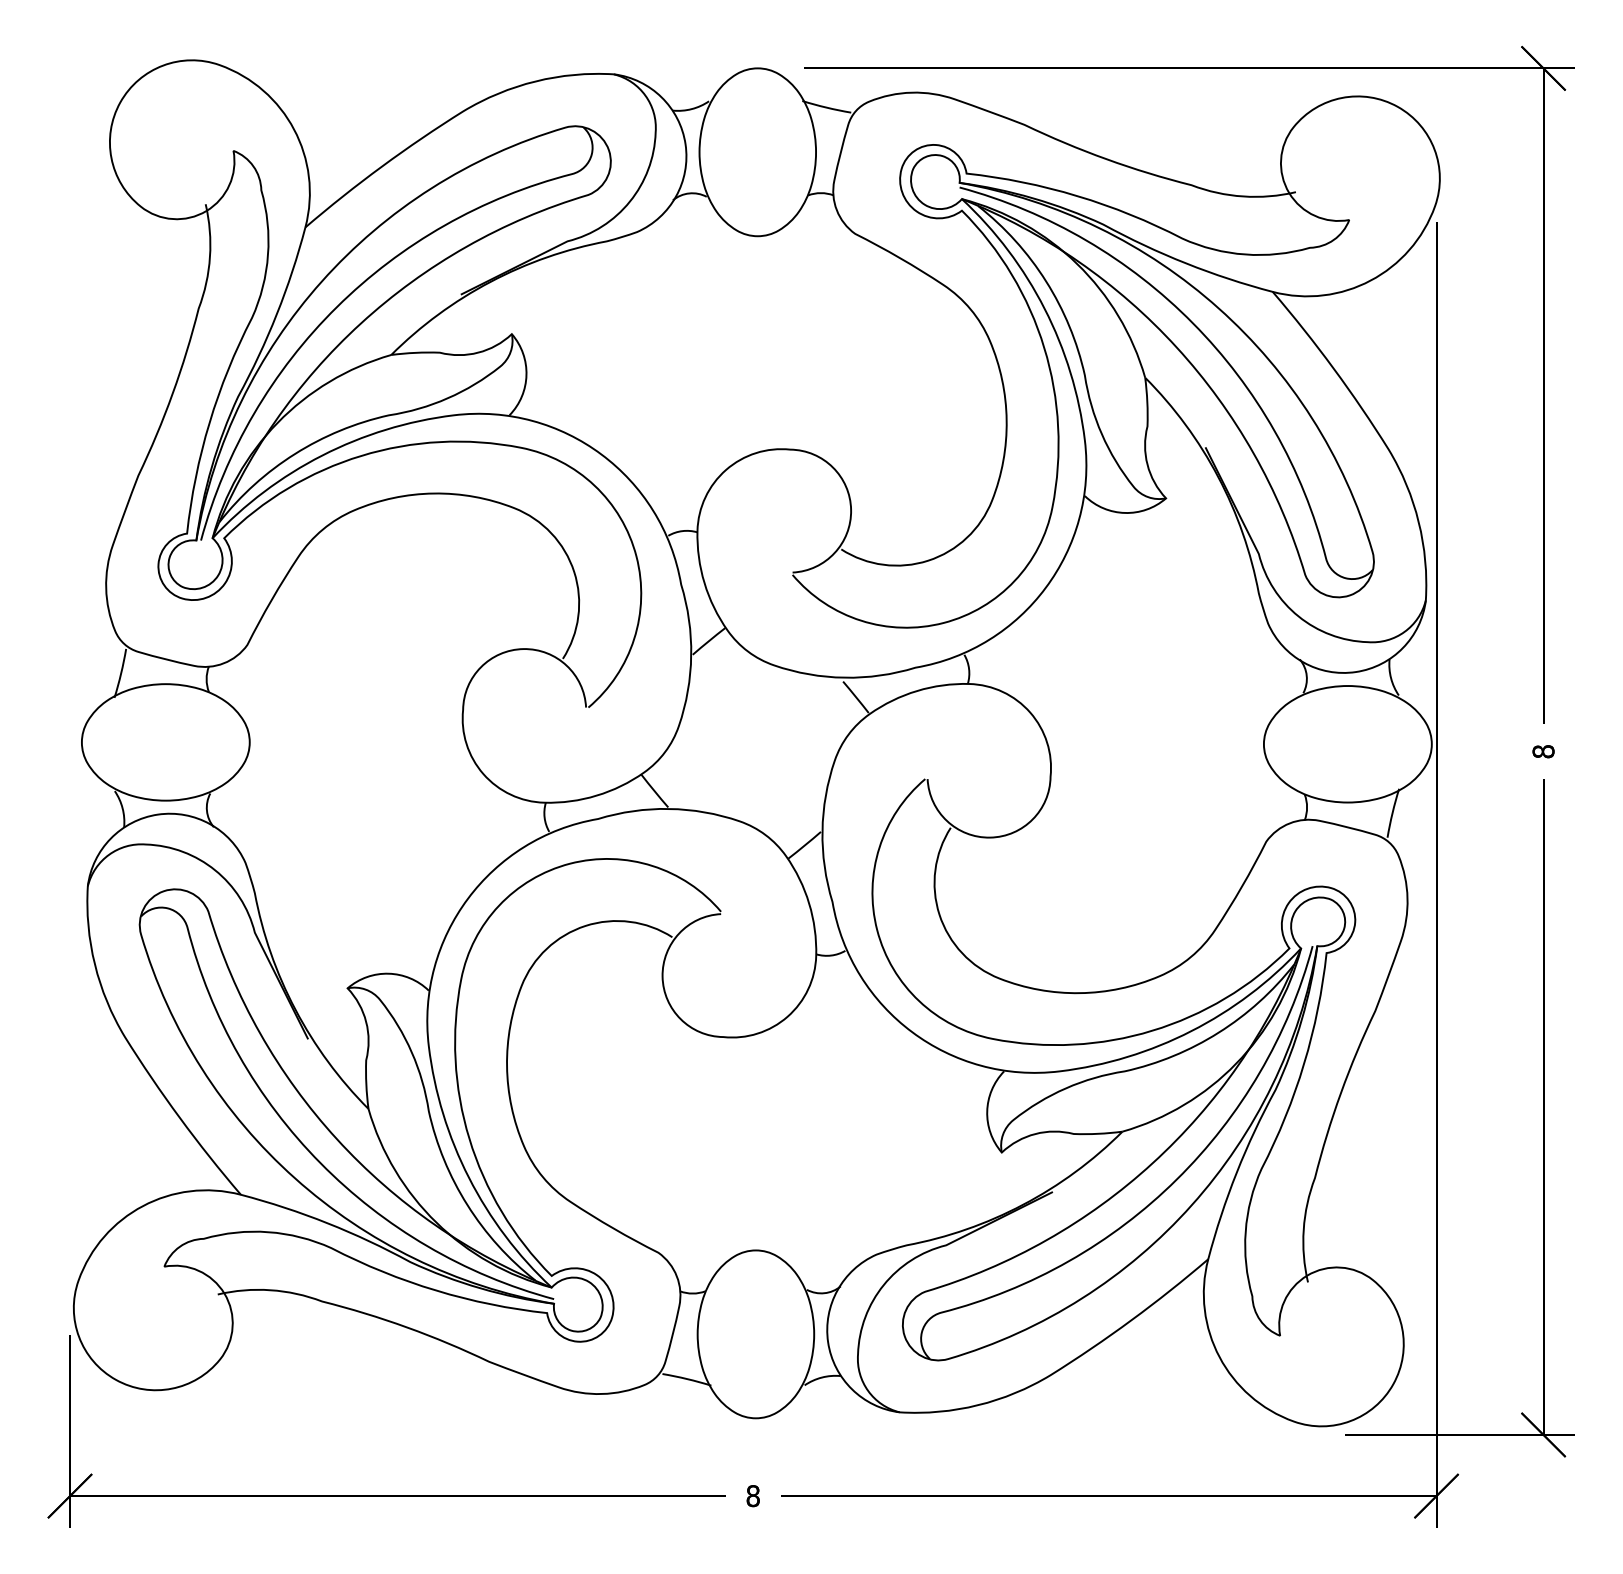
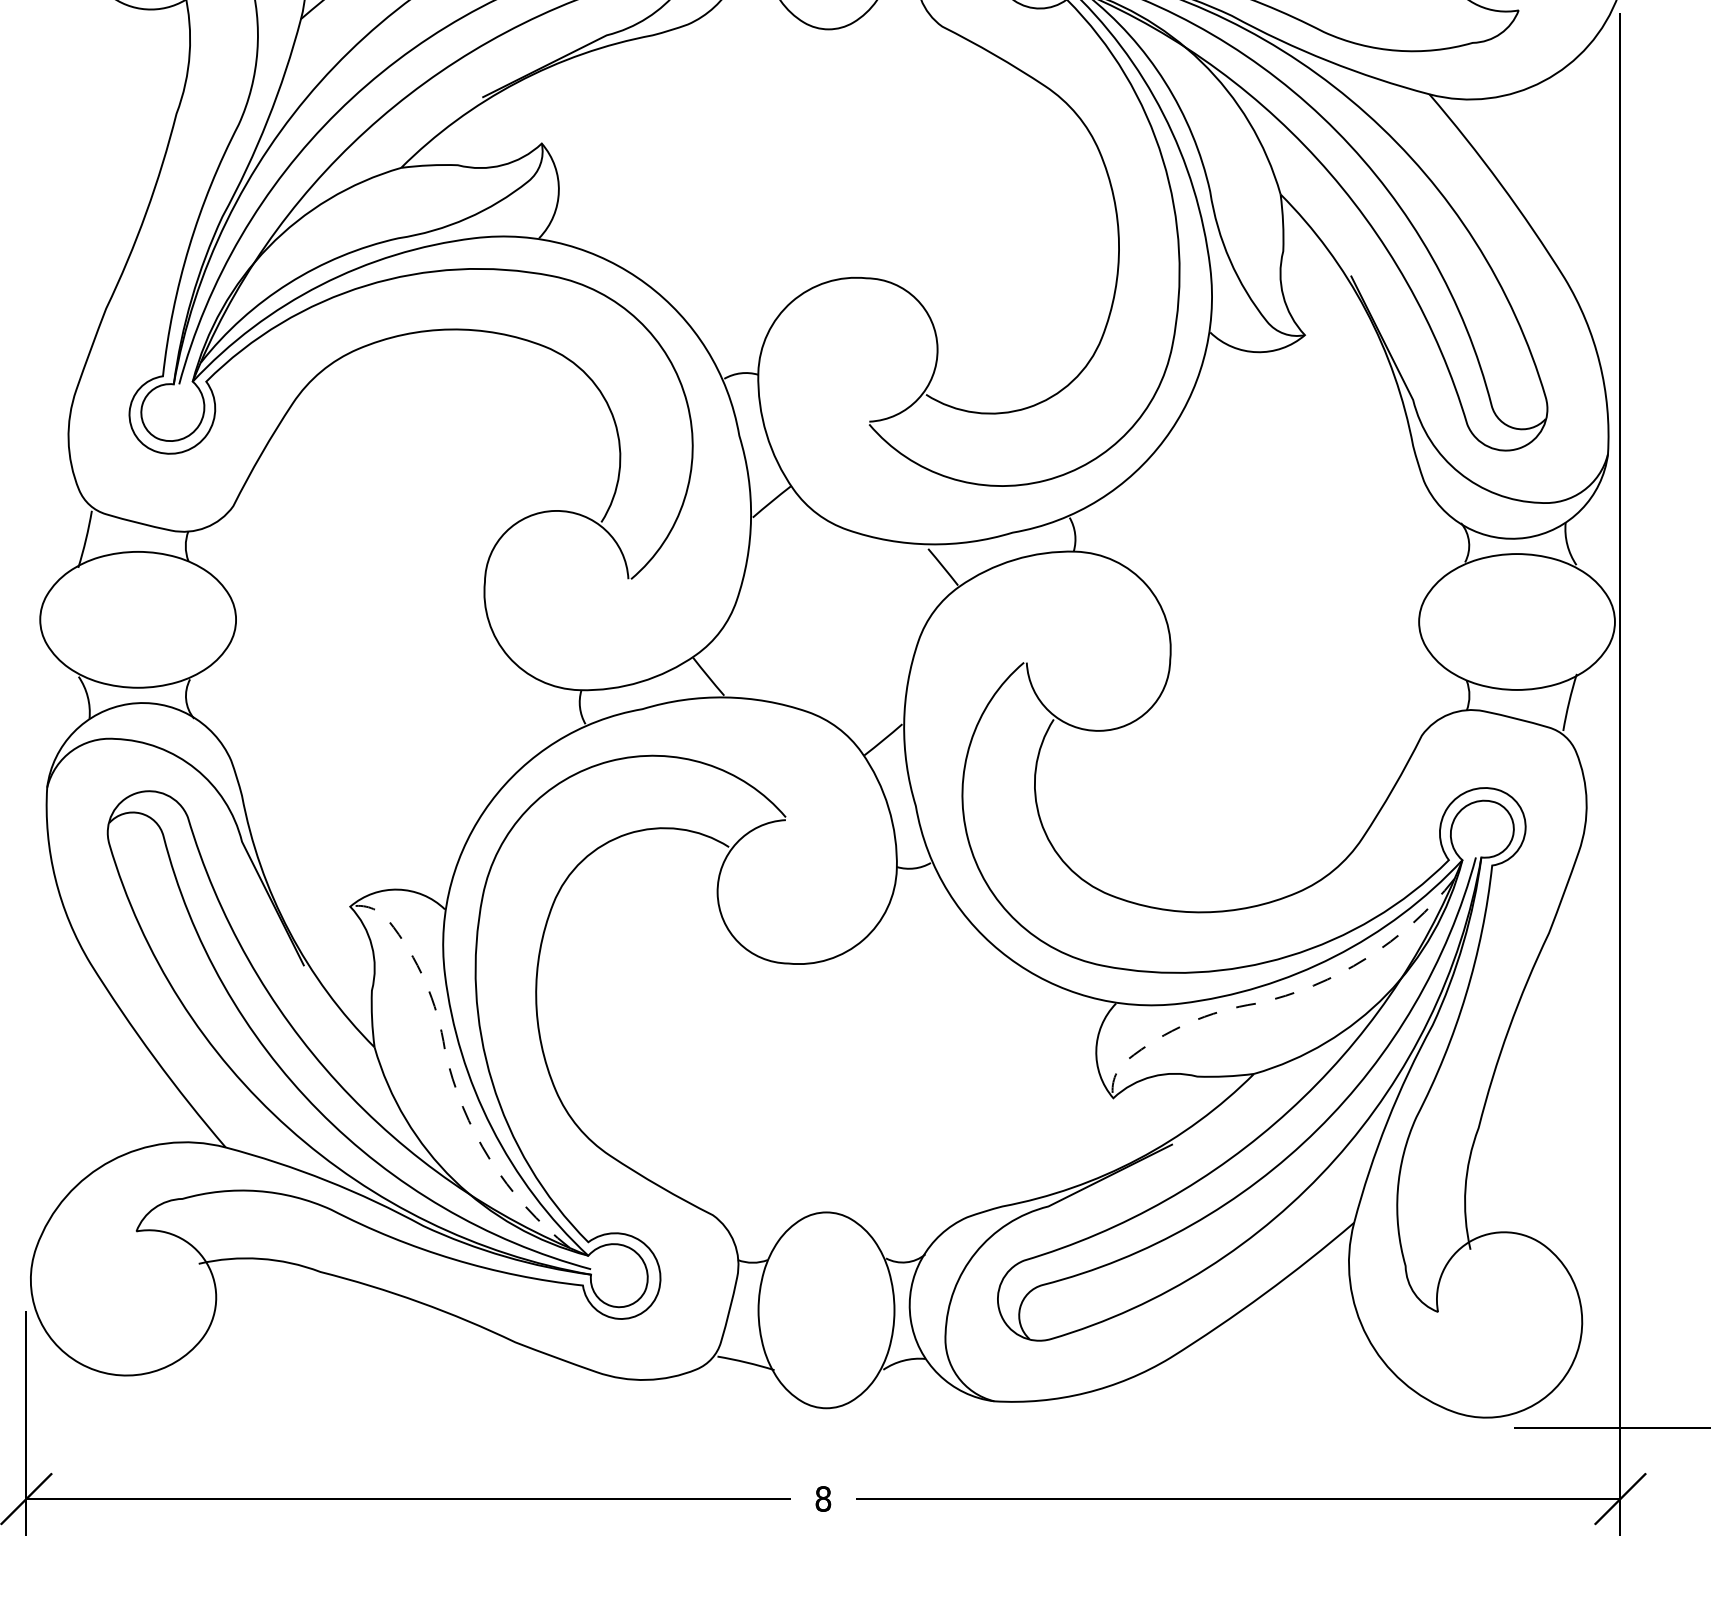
line: (1142, 1066) -> (1277, 997), solid -> dashed
line: (433, 1128) -> (450, 1070), solid -> dashed

